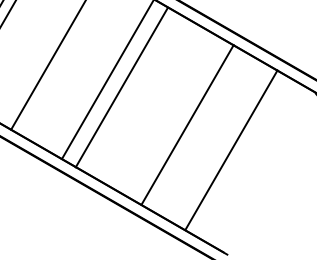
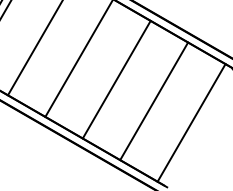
line: (121, 87) -> (116, 79), moved
line: (187, 124) -> (154, 101), moved
line: (231, 150) -> (191, 123), moved

